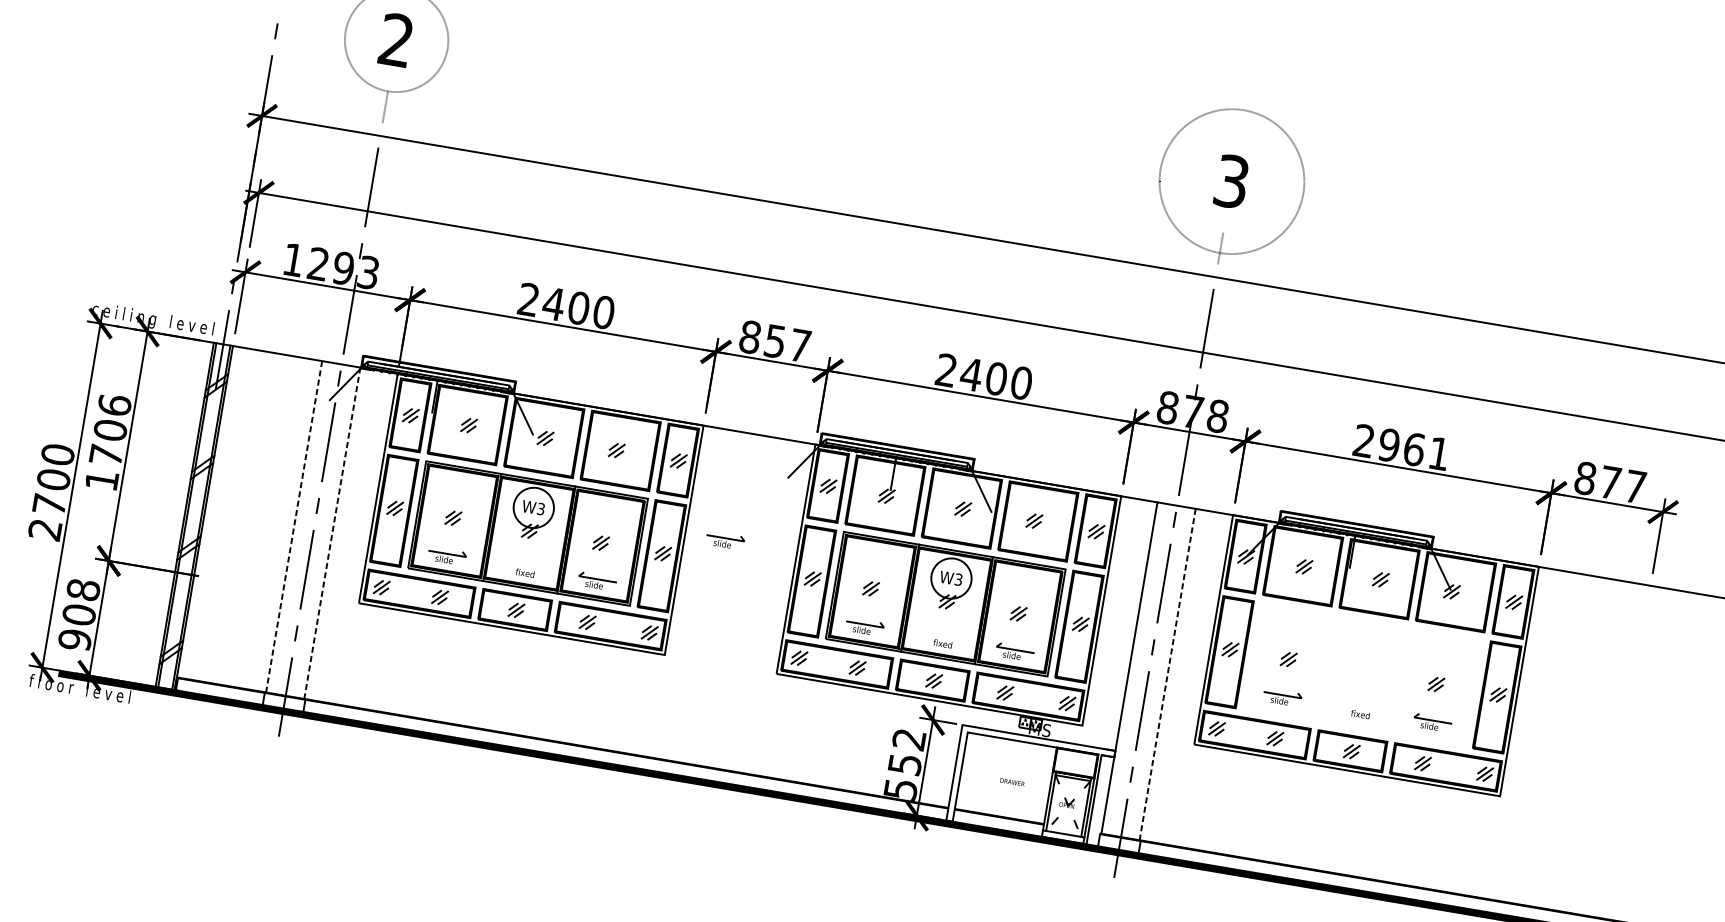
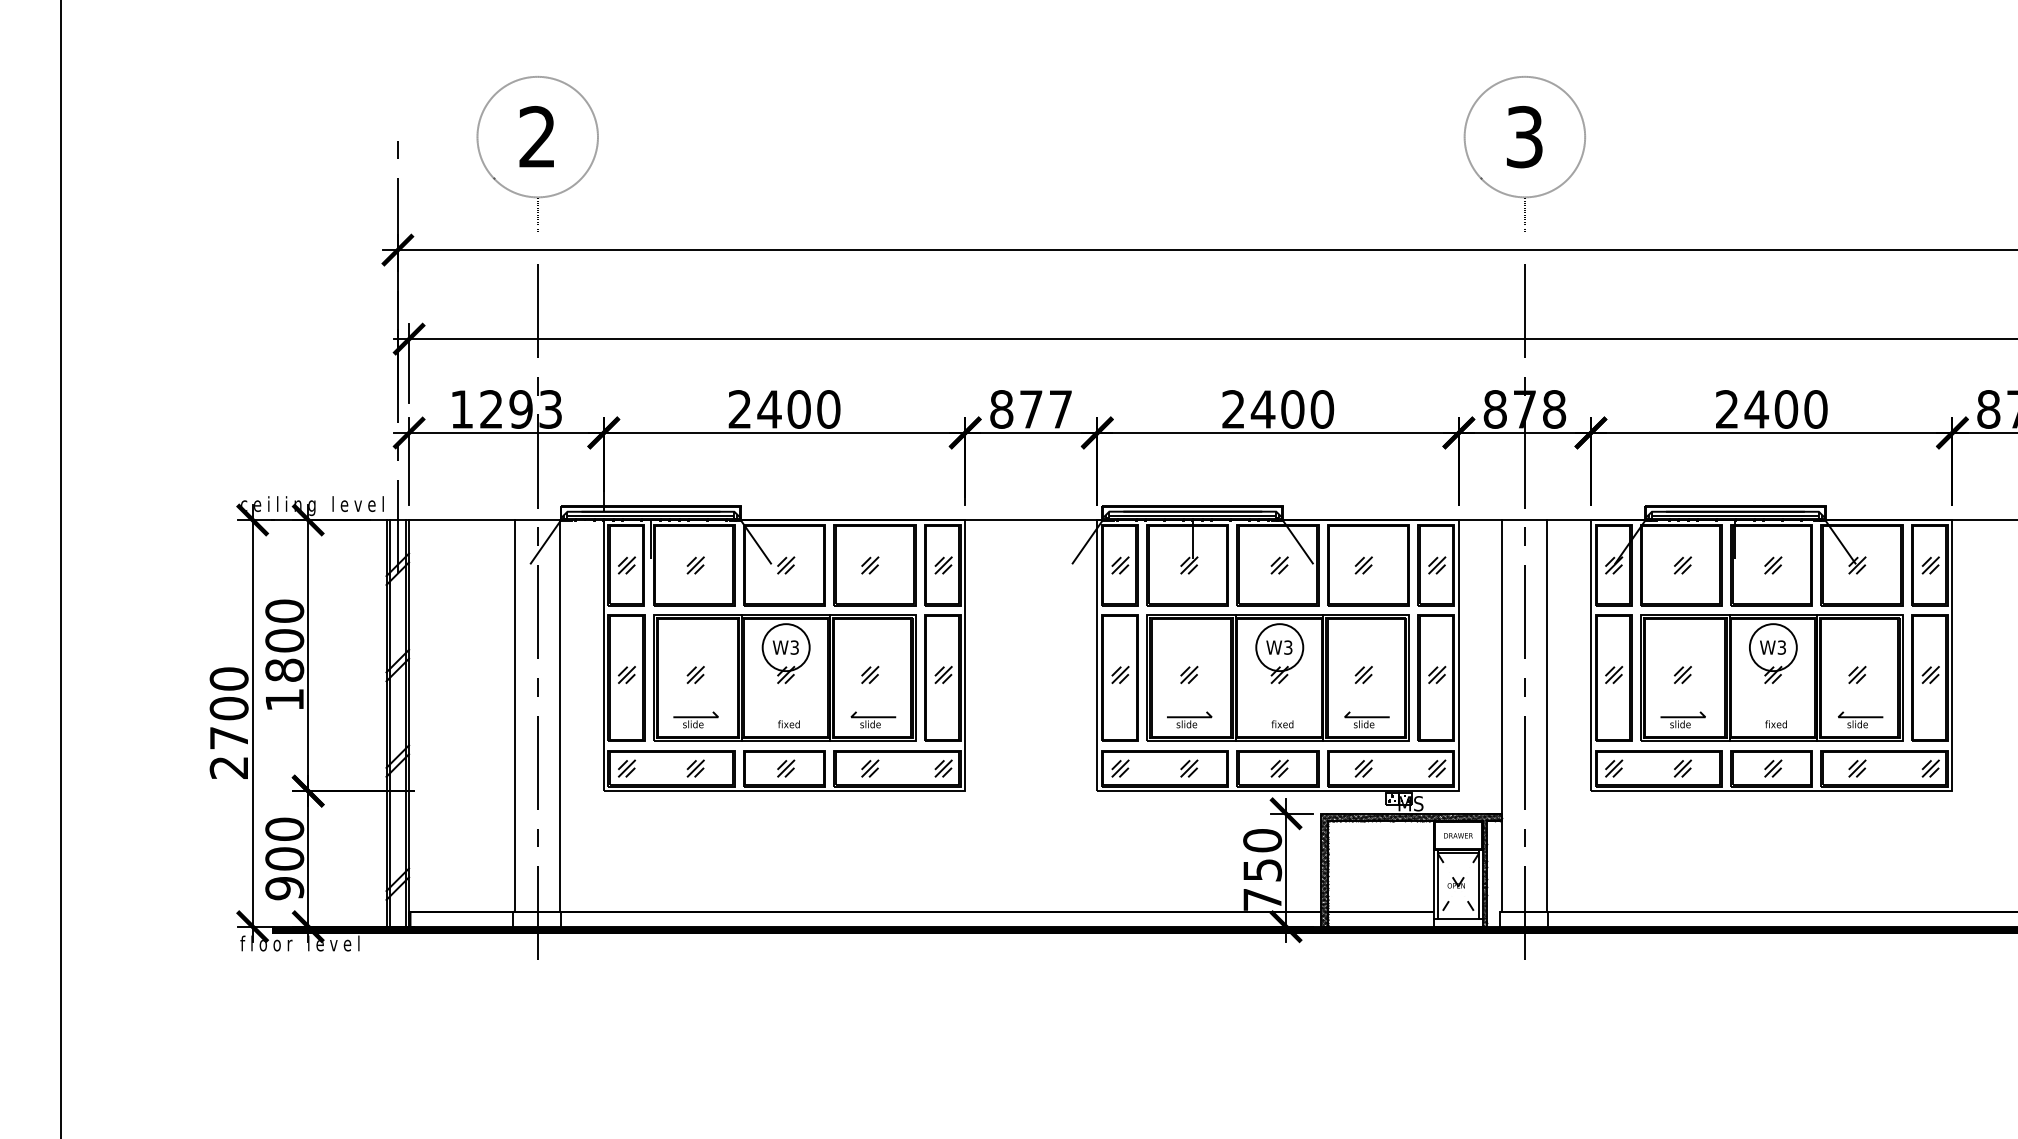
circle: (1231, 181) -> (1524, 136), size x0.71
text: (775, 341) -> (1031, 409), 857 -> 877
text: (110, 430) -> (284, 640), 1706 -> 1800
text: (1413, 449) -> (1785, 409), 2961 -> 2400
line: (294, 526) -> (514, 715), dashed -> solid
line: (332, 532) -> (559, 715), dashed -> solid
part: (725, 540) -> (1012, 647), removed
text: (83, 589) -> (284, 828), 908 -> 900
line: (1167, 674) -> (1546, 715), dashed -> solid
part: (1363, 674) -> (1771, 677), added
text: (905, 763) -> (1262, 869), 552 -> 750
text: (1012, 782) -> (1458, 835), moved
hatch: (1030, 785) -> (1410, 869), added

